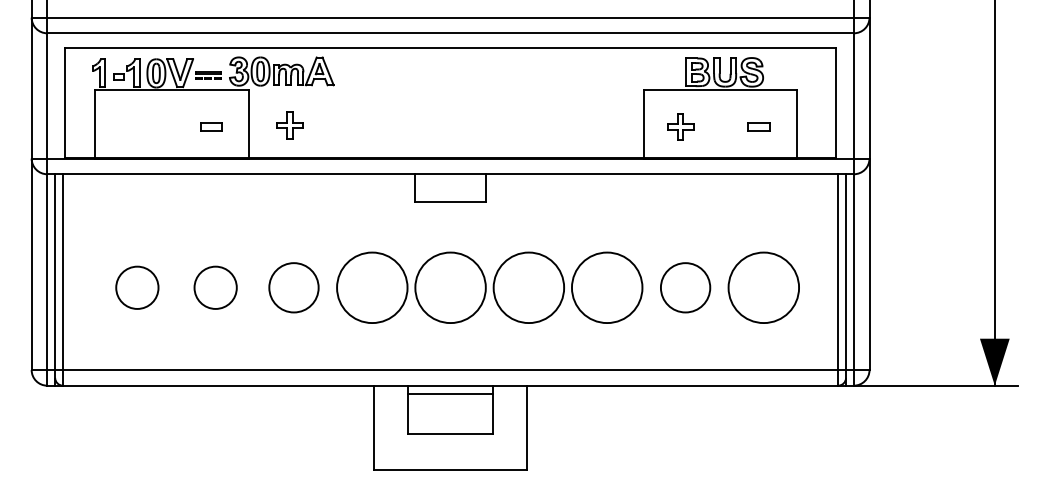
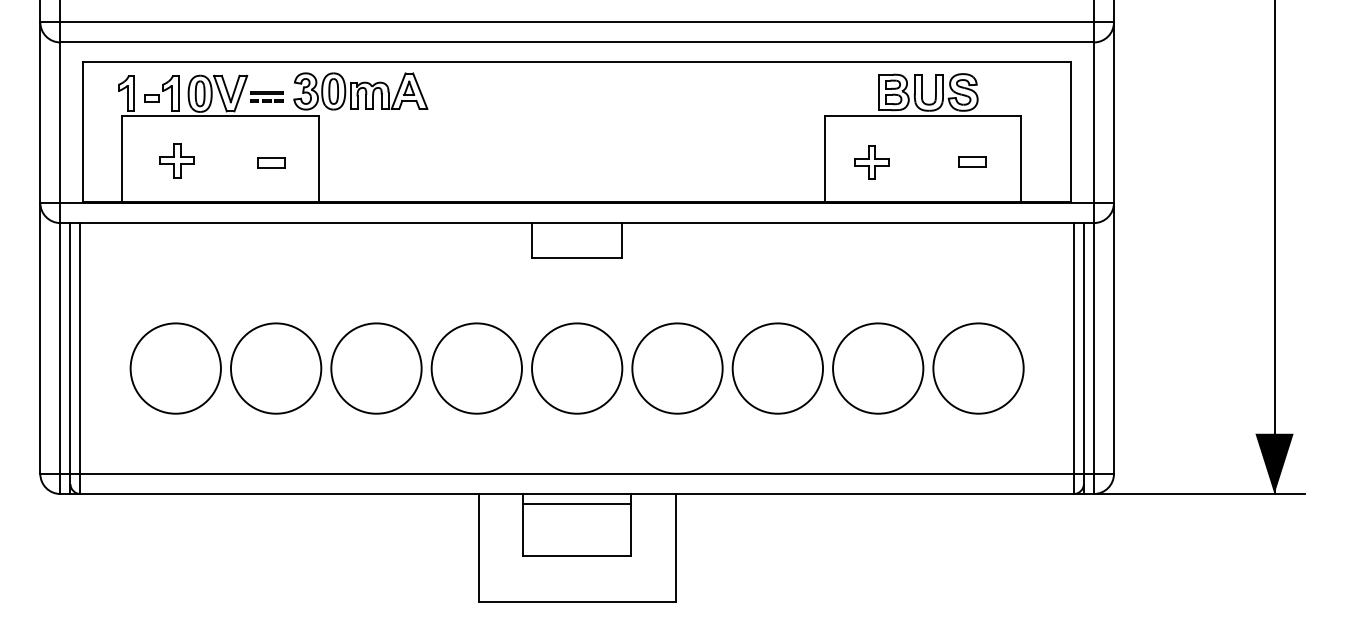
part: (289, 125) -> (176, 160), moved
circle: (137, 287) -> (175, 368), size x1.67
circle: (215, 287) -> (276, 368), size x1.67
circle: (294, 287) -> (376, 368), size x1.43
circle: (685, 287) -> (878, 368), size x1.43

